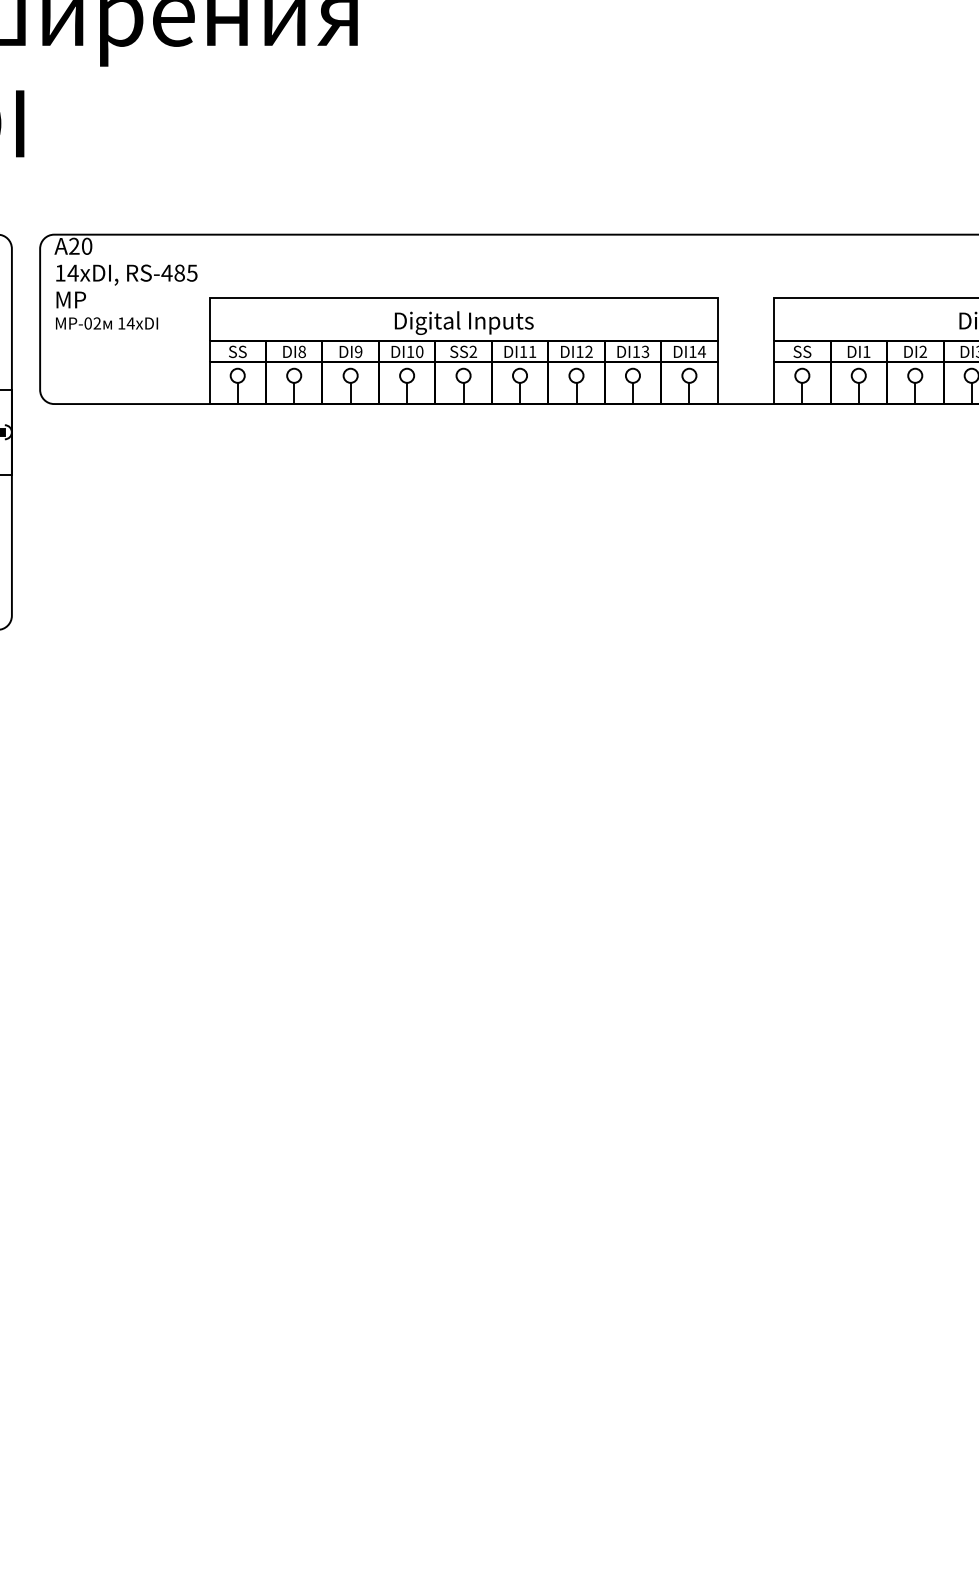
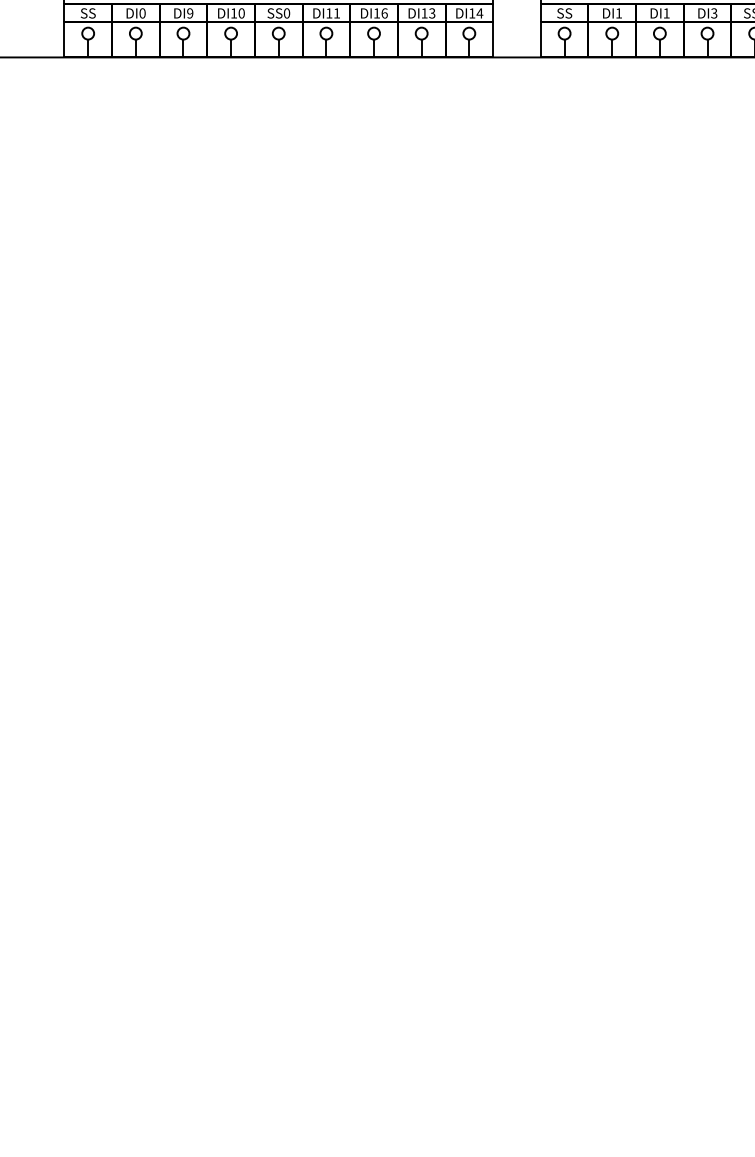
text: (301, 351) -> (142, 13), DI8 -> DI0
text: (473, 351) -> (287, 13), SS2 -> SS0
text: (588, 351) -> (384, 13), DI12 -> DI16
text: (922, 351) -> (666, 13), DI2 -> DI1

